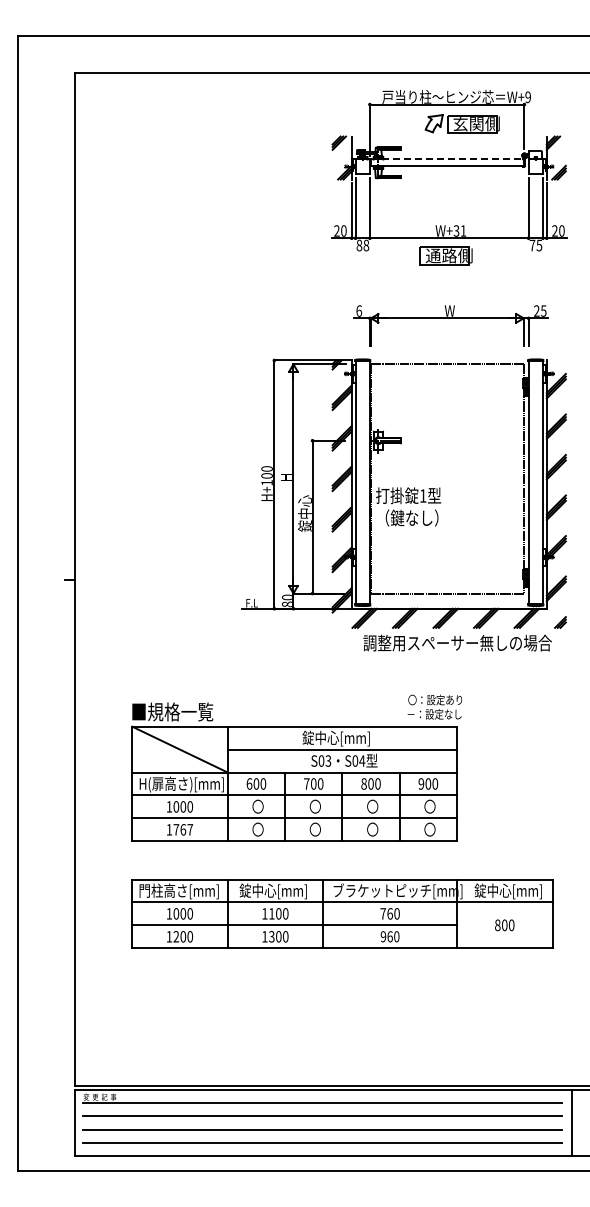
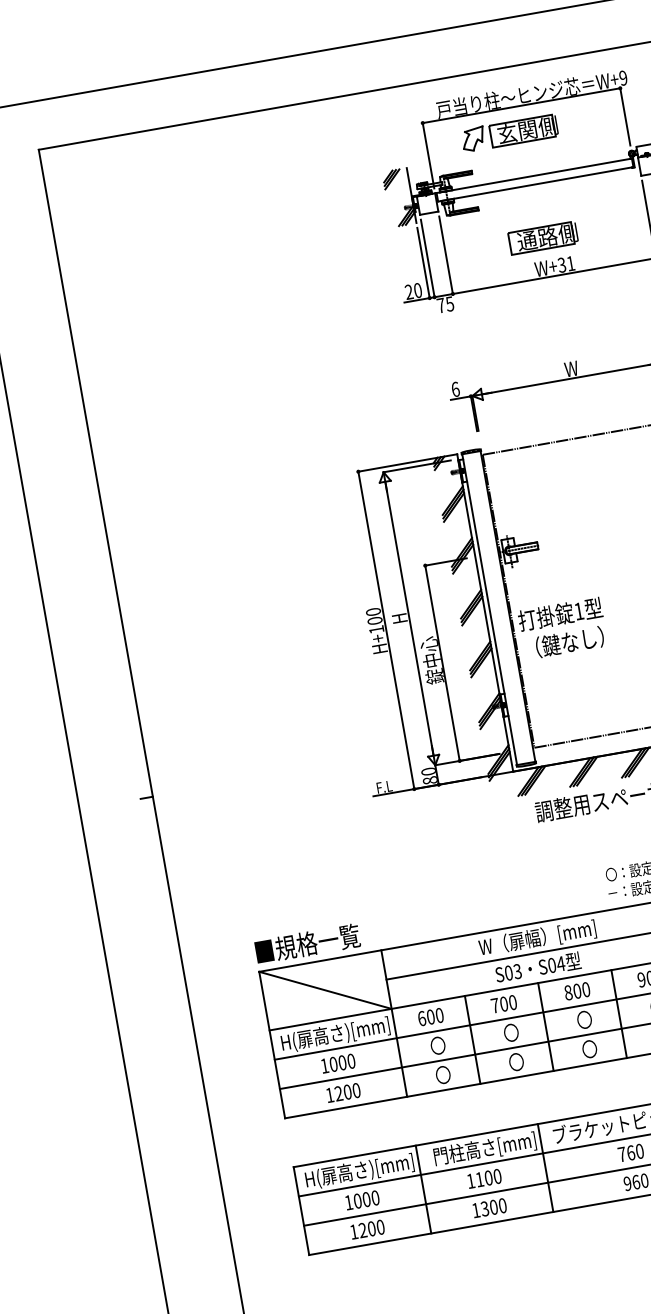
part: (461, 123) -> (508, 132), moved
line: (447, 159) -> (534, 175), dashed -> solid
text: (362, 245) -> (445, 304), 88 -> 75
part: (445, 255) -> (542, 237), moved
text: (347, 738) -> (537, 938), 錠中心[mm] -> W（扉幅）[mm]
text: (183, 829) -> (347, 1091), 1767 -> 1200
text: (181, 891) -> (359, 1171), 門柱高さ[mm] -> H(扉高さ)[mm]
text: (279, 891) -> (484, 1149), 錠中心[mm] -> 門柱高さ[mm]

